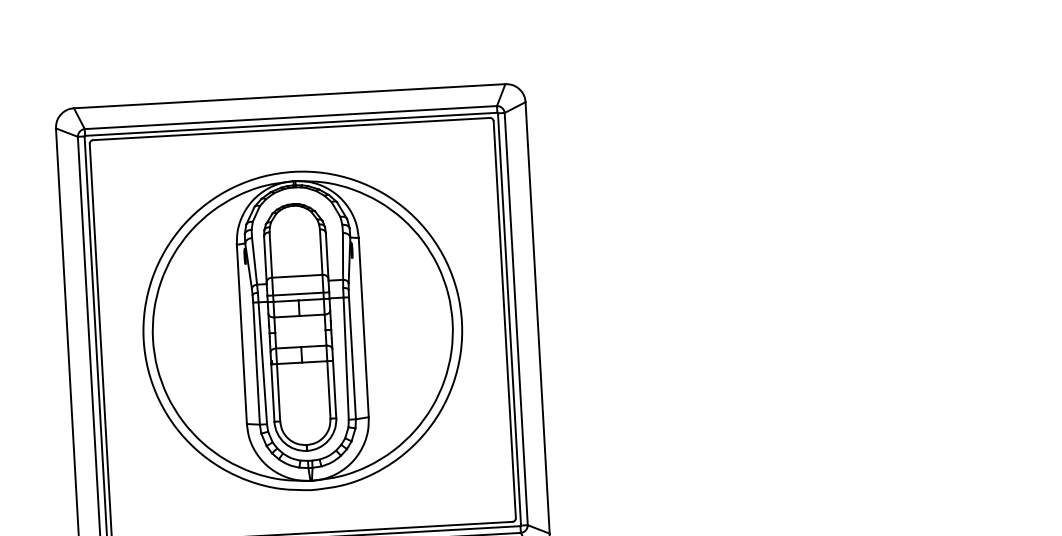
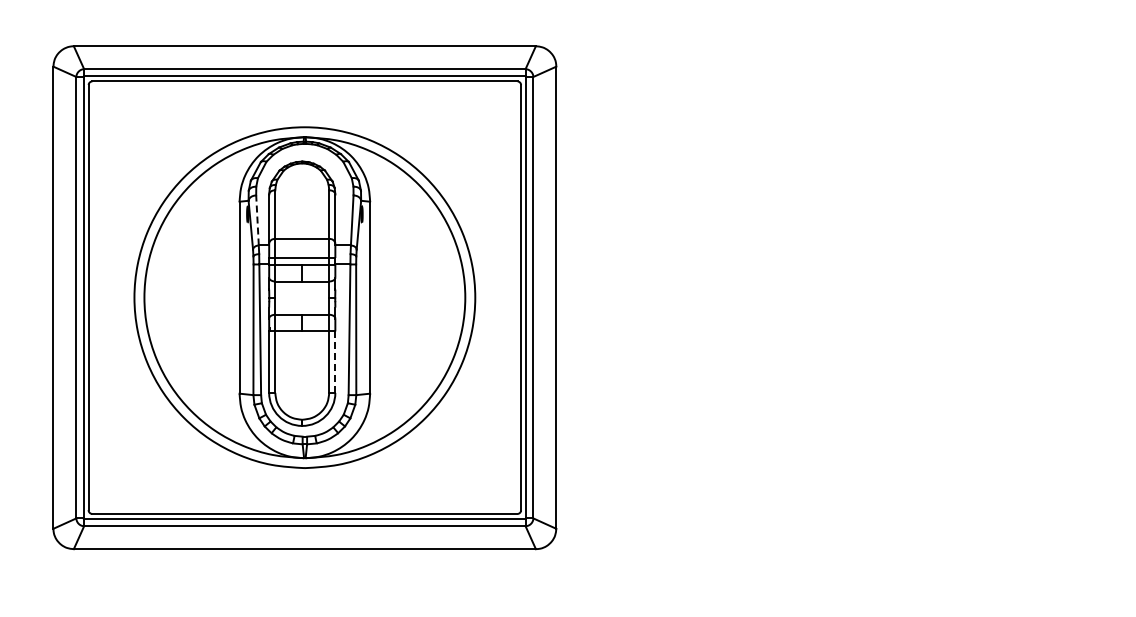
line: (254, 260) -> (257, 219), solid -> dashed
line: (334, 389) -> (335, 362), solid -> dashed

